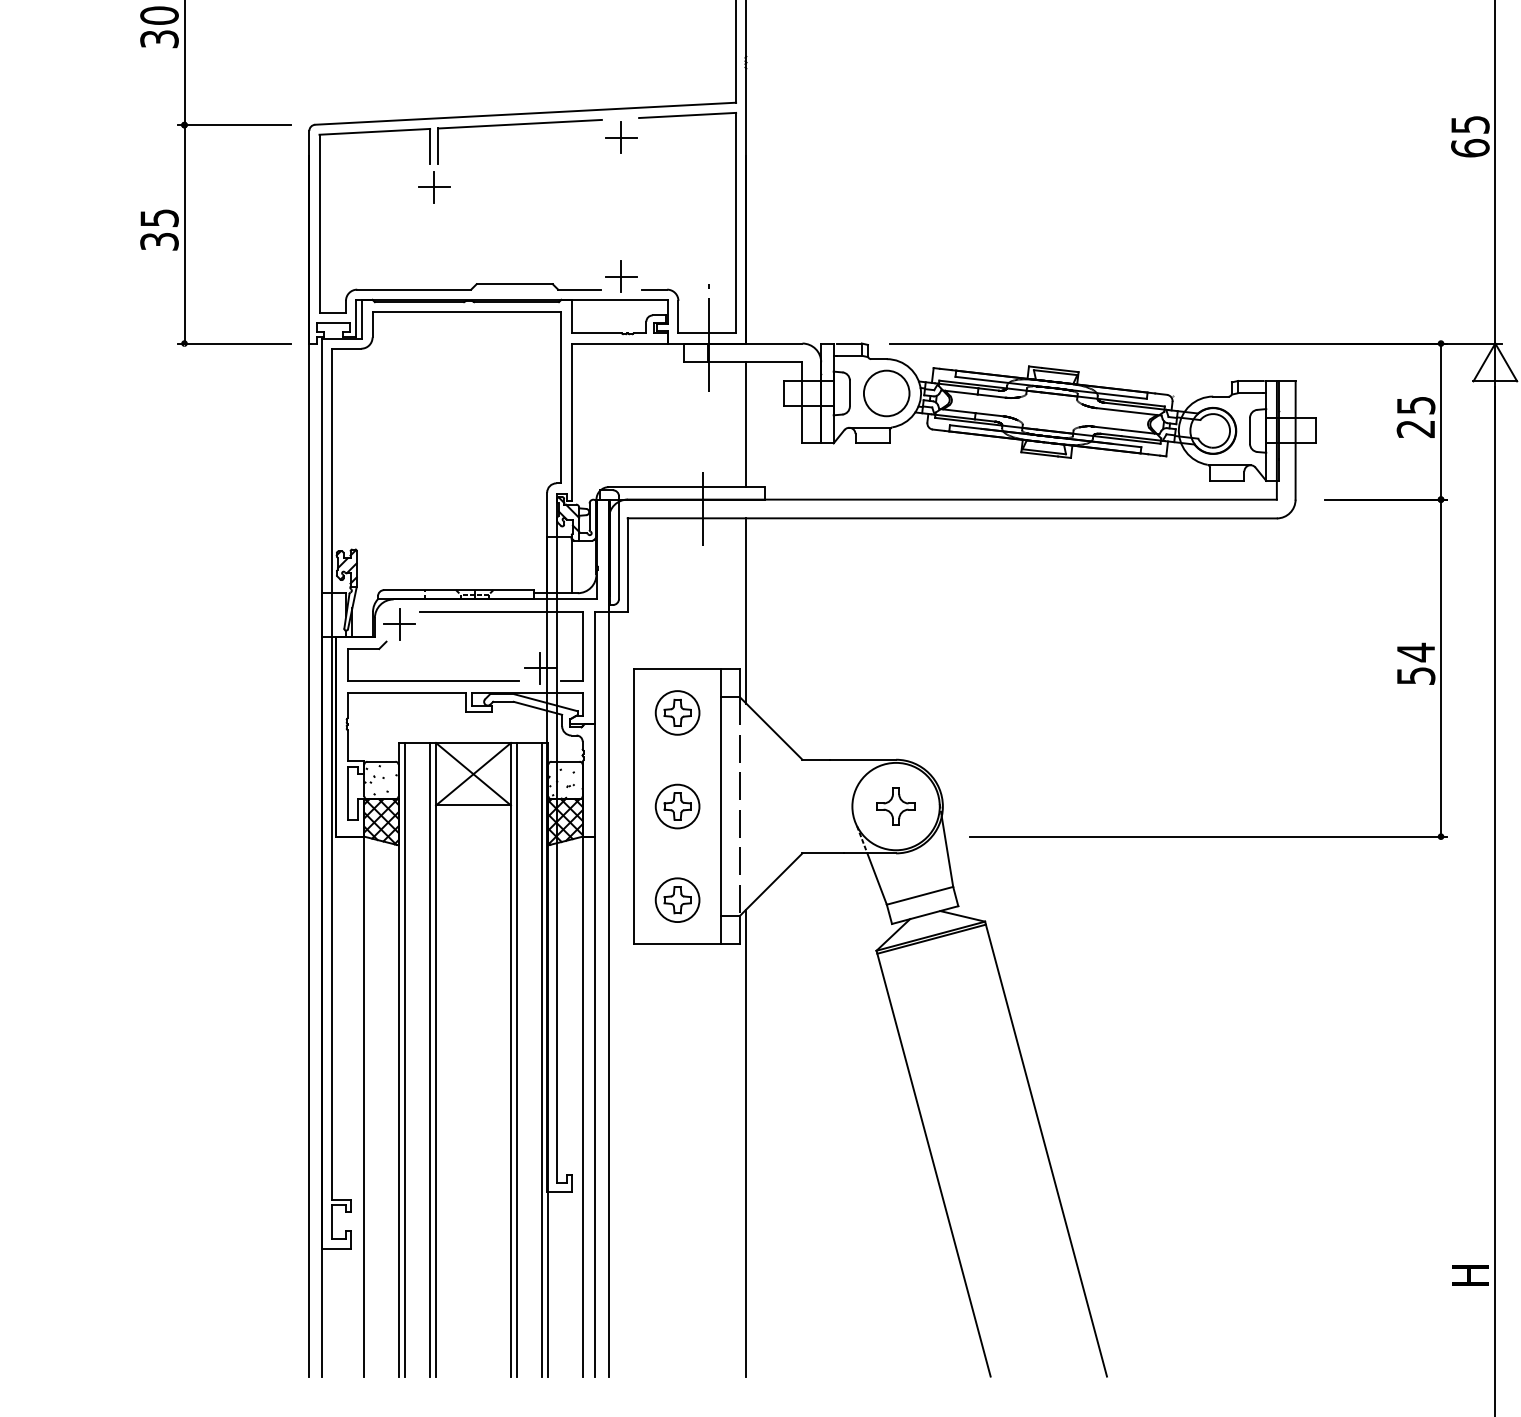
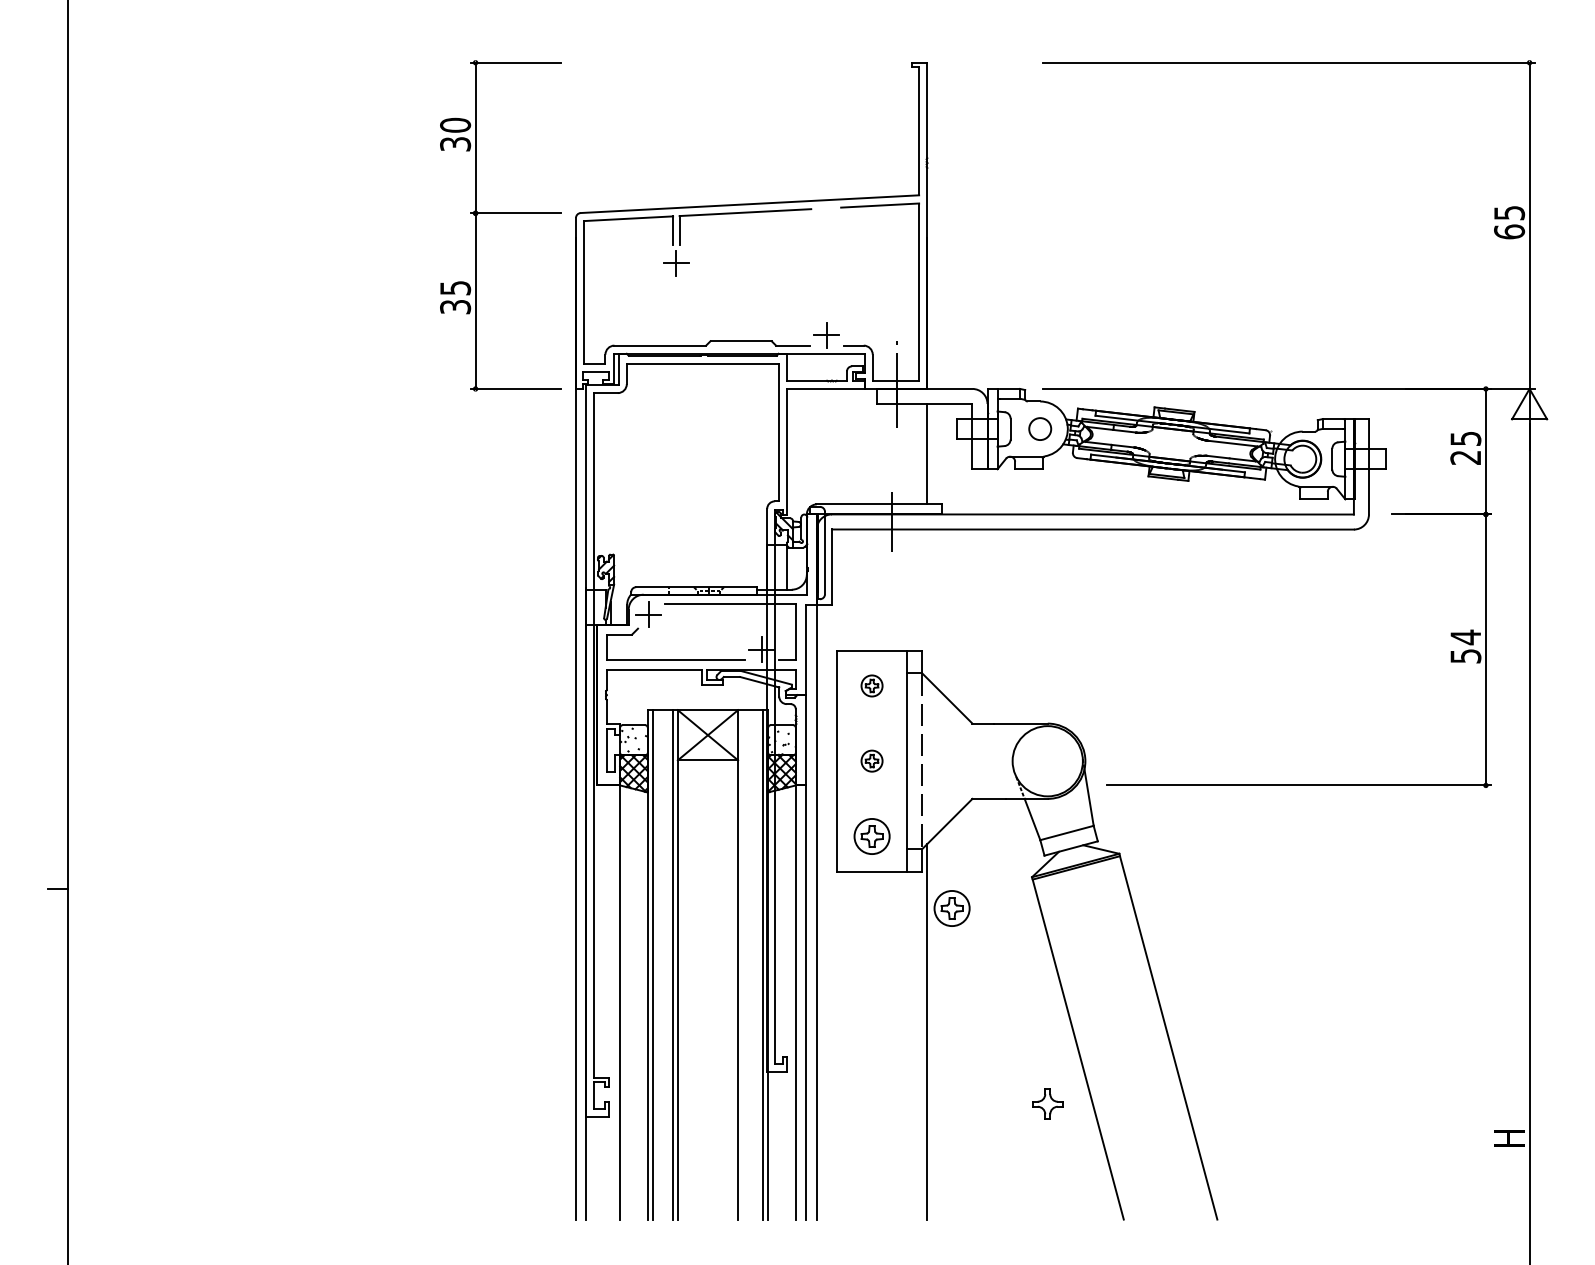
part: (620, 137) -> (826, 223), removed
circle: (885, 392) -> (1039, 428), size x0.6
line: (746, 610) -> (927, 603), removed
part: (676, 712) -> (871, 685), size x0.6
part: (676, 805) -> (871, 760), size x0.6
part: (895, 805) -> (1047, 1103), moved
part: (776, 989) -> (951, 908), added
line: (517, 1059) -> (743, 964), removed

